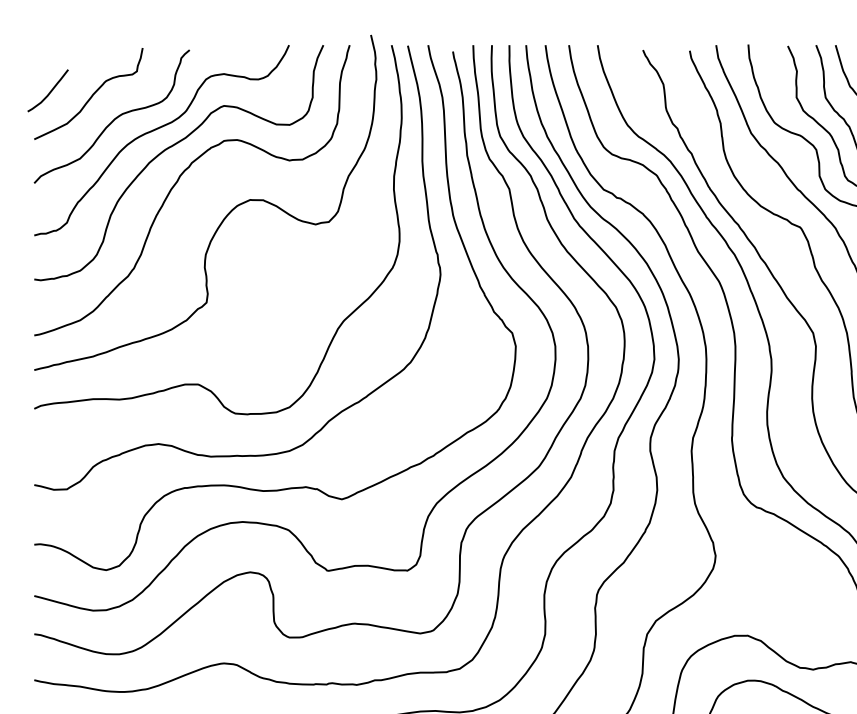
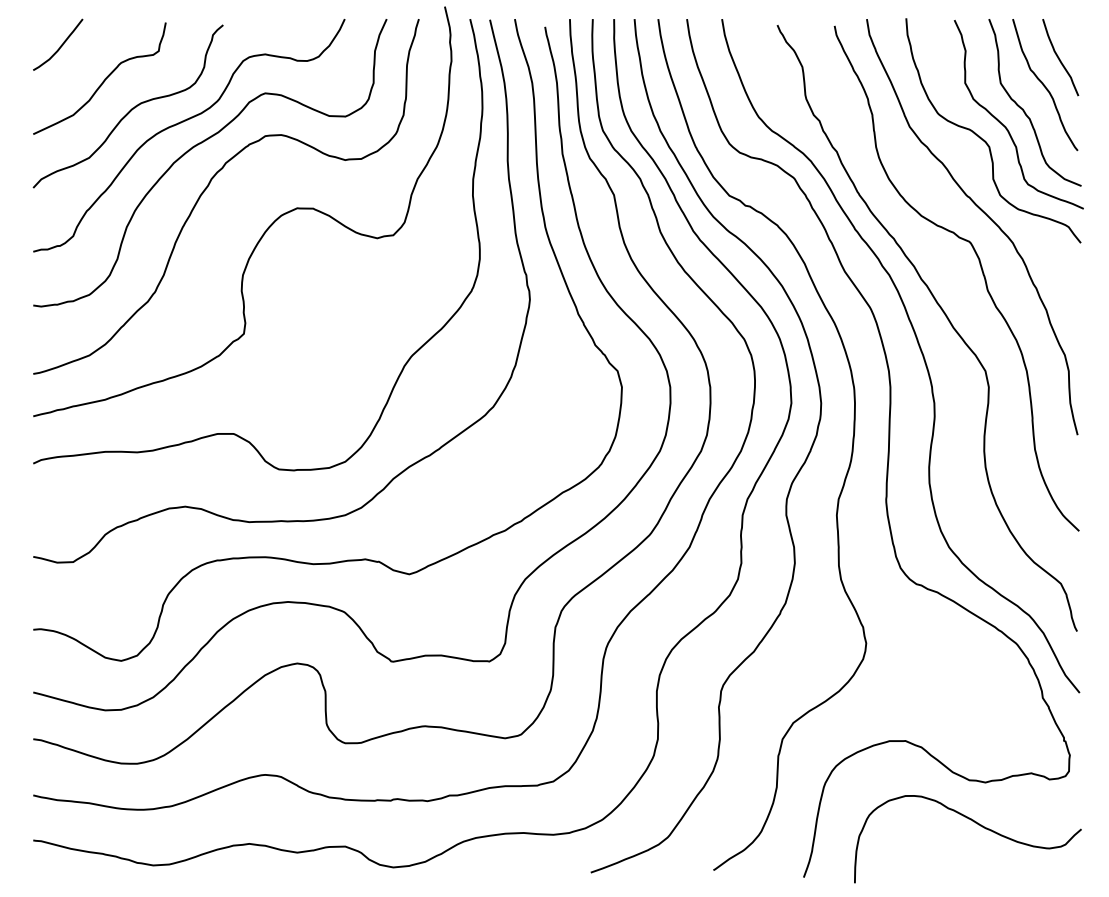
curve: (50, 91) -> (60, 45), moved

